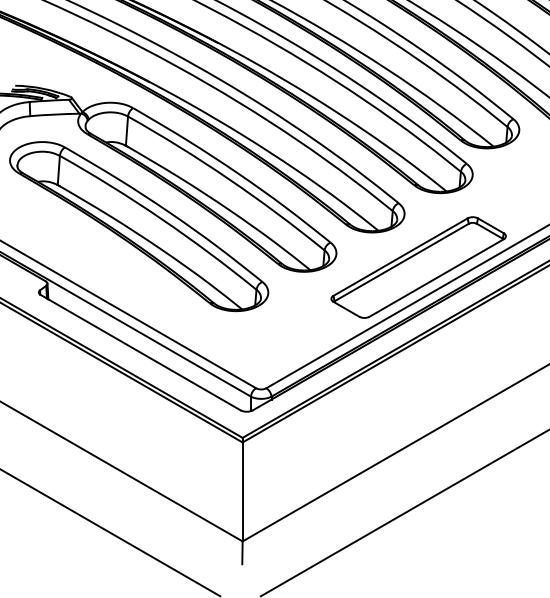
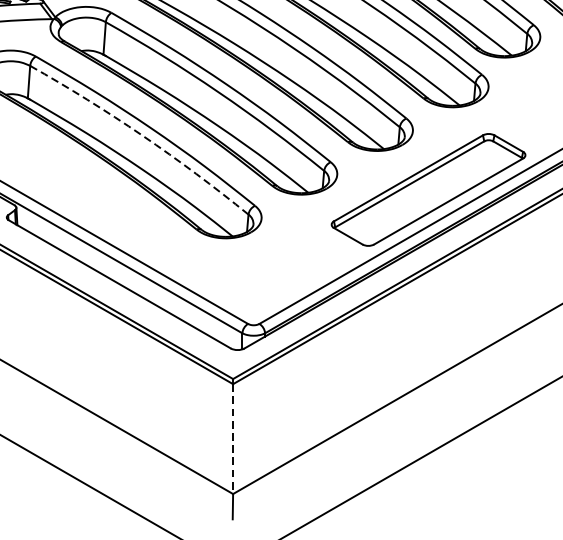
arc: (161, 218) -> (143, 135), solid -> dashed
line: (242, 492) -> (232, 439), solid -> dashed

